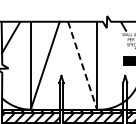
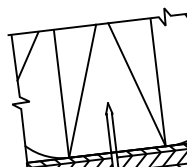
line: (82, 66) -> (136, 85), dashed -> solid

